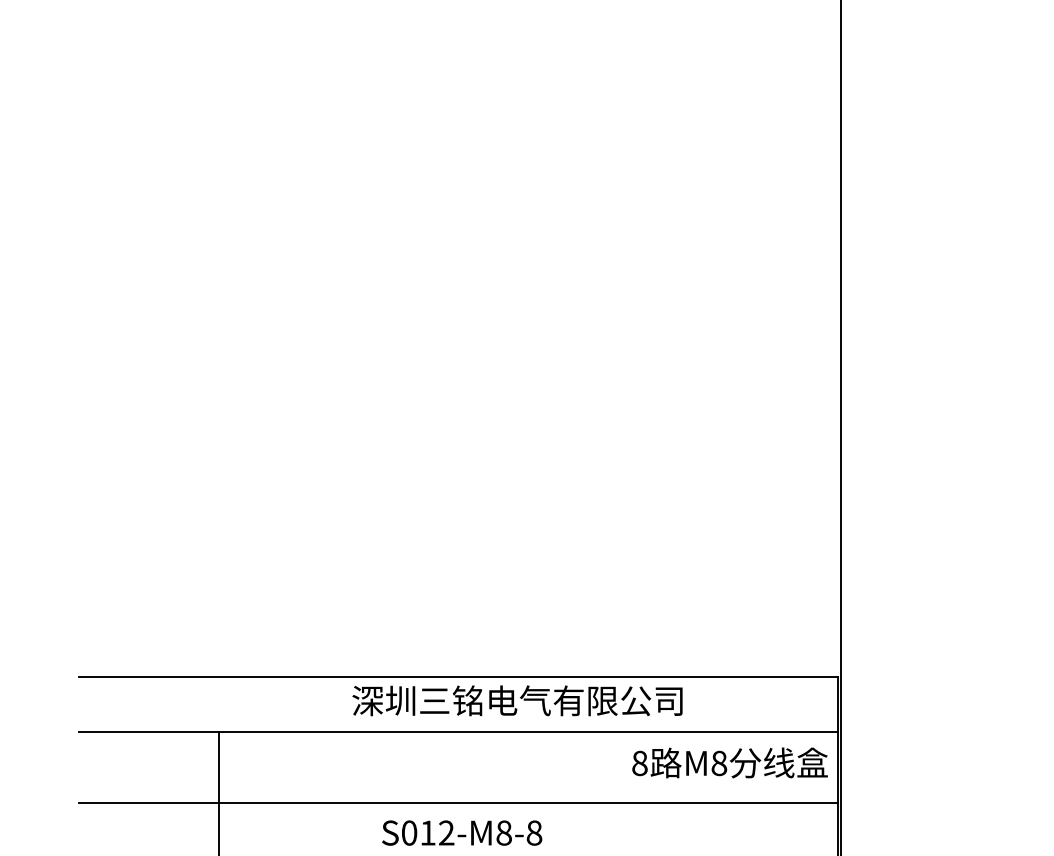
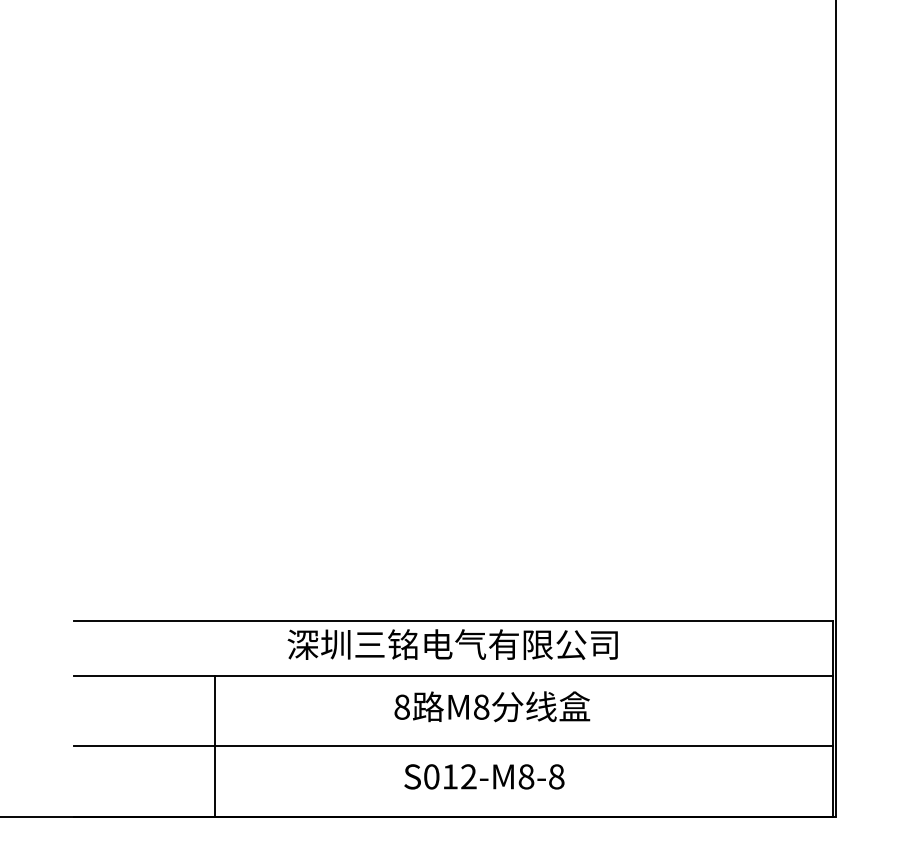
text: (517, 700) -> (452, 644), moved
text: (729, 762) -> (491, 706), moved
text: (462, 832) -> (484, 776), moved

